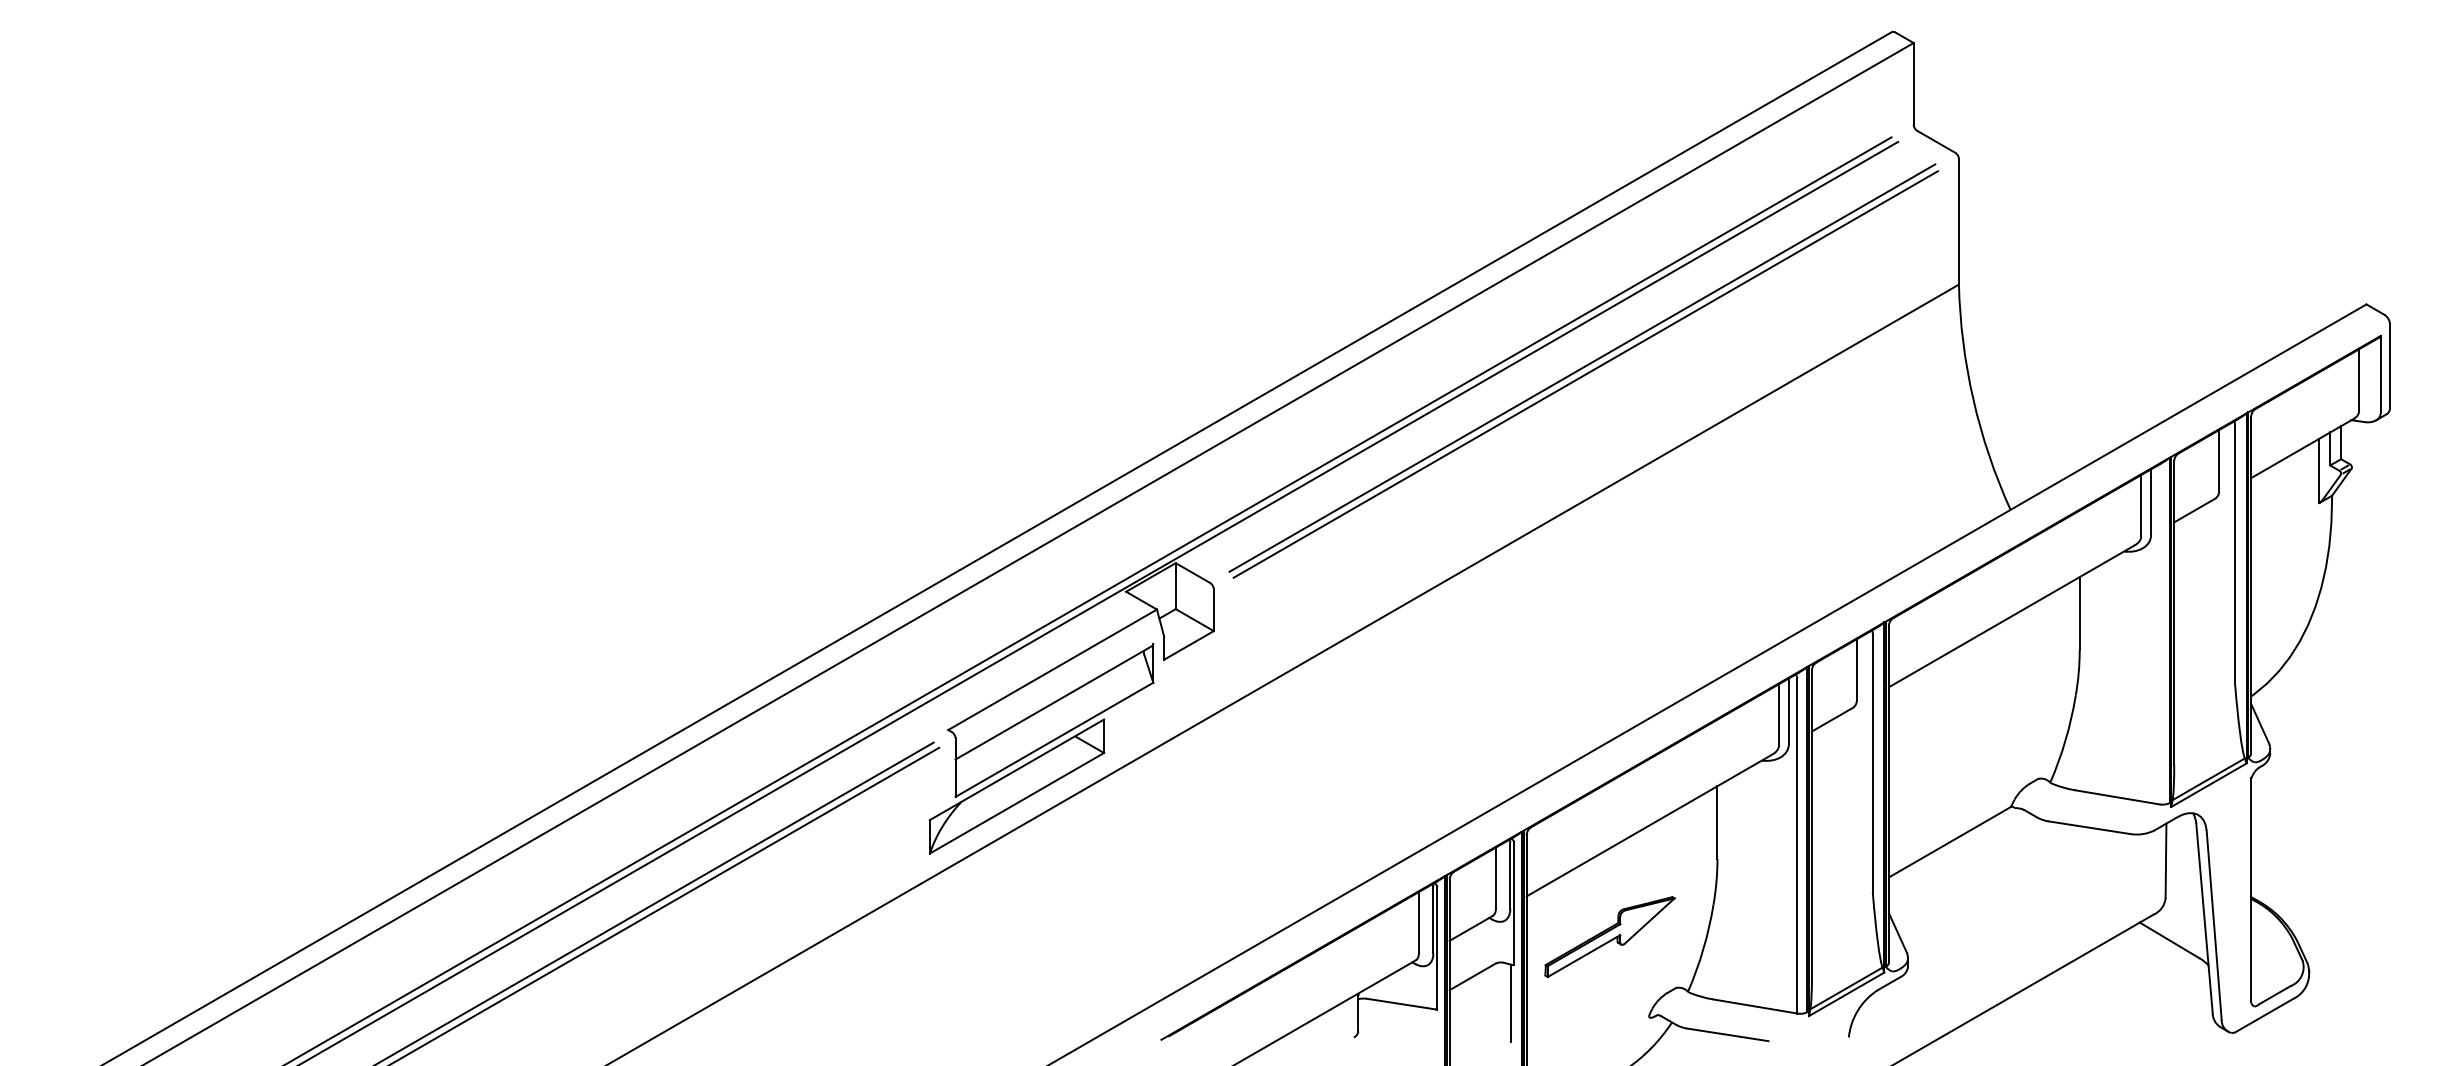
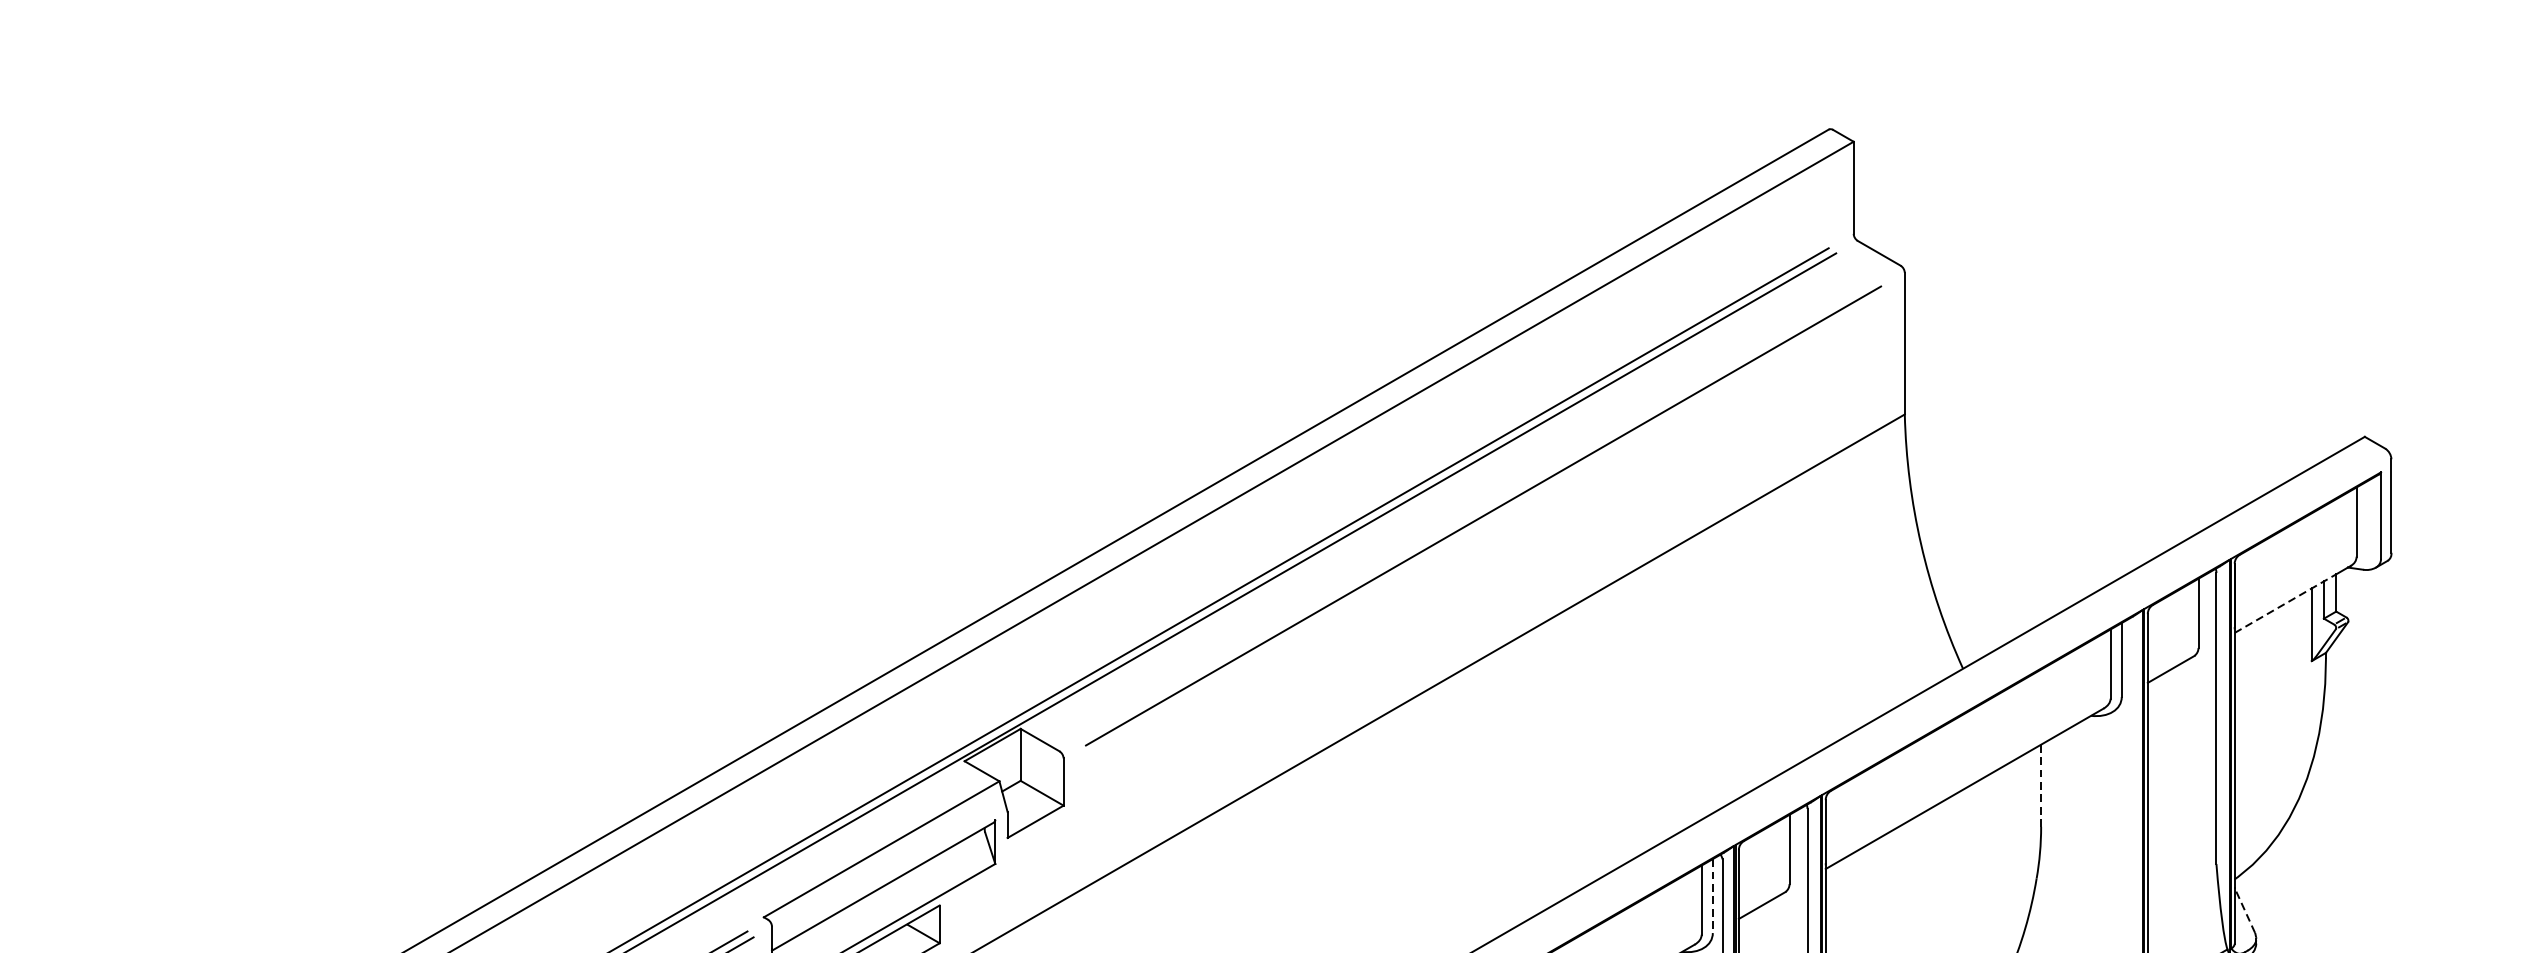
line: (1582, 367) -> (1479, 508), removed
line: (2296, 452) -> (2285, 604), solid -> dashed
line: (2079, 613) -> (2040, 785), solid -> dashed
line: (1788, 711) -> (1712, 896), solid -> dashed
line: (2260, 723) -> (2245, 909), solid -> dashed

